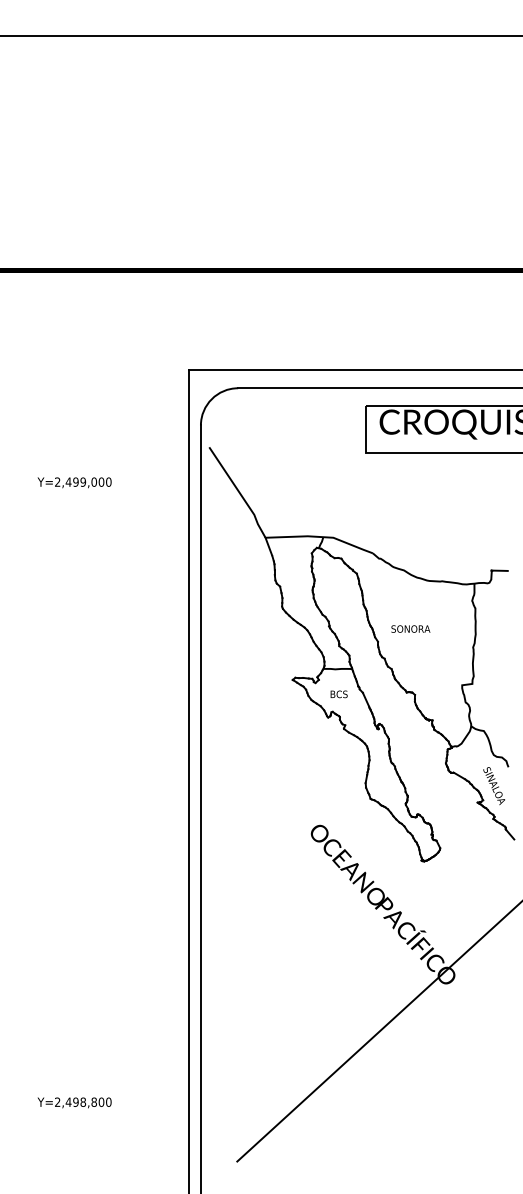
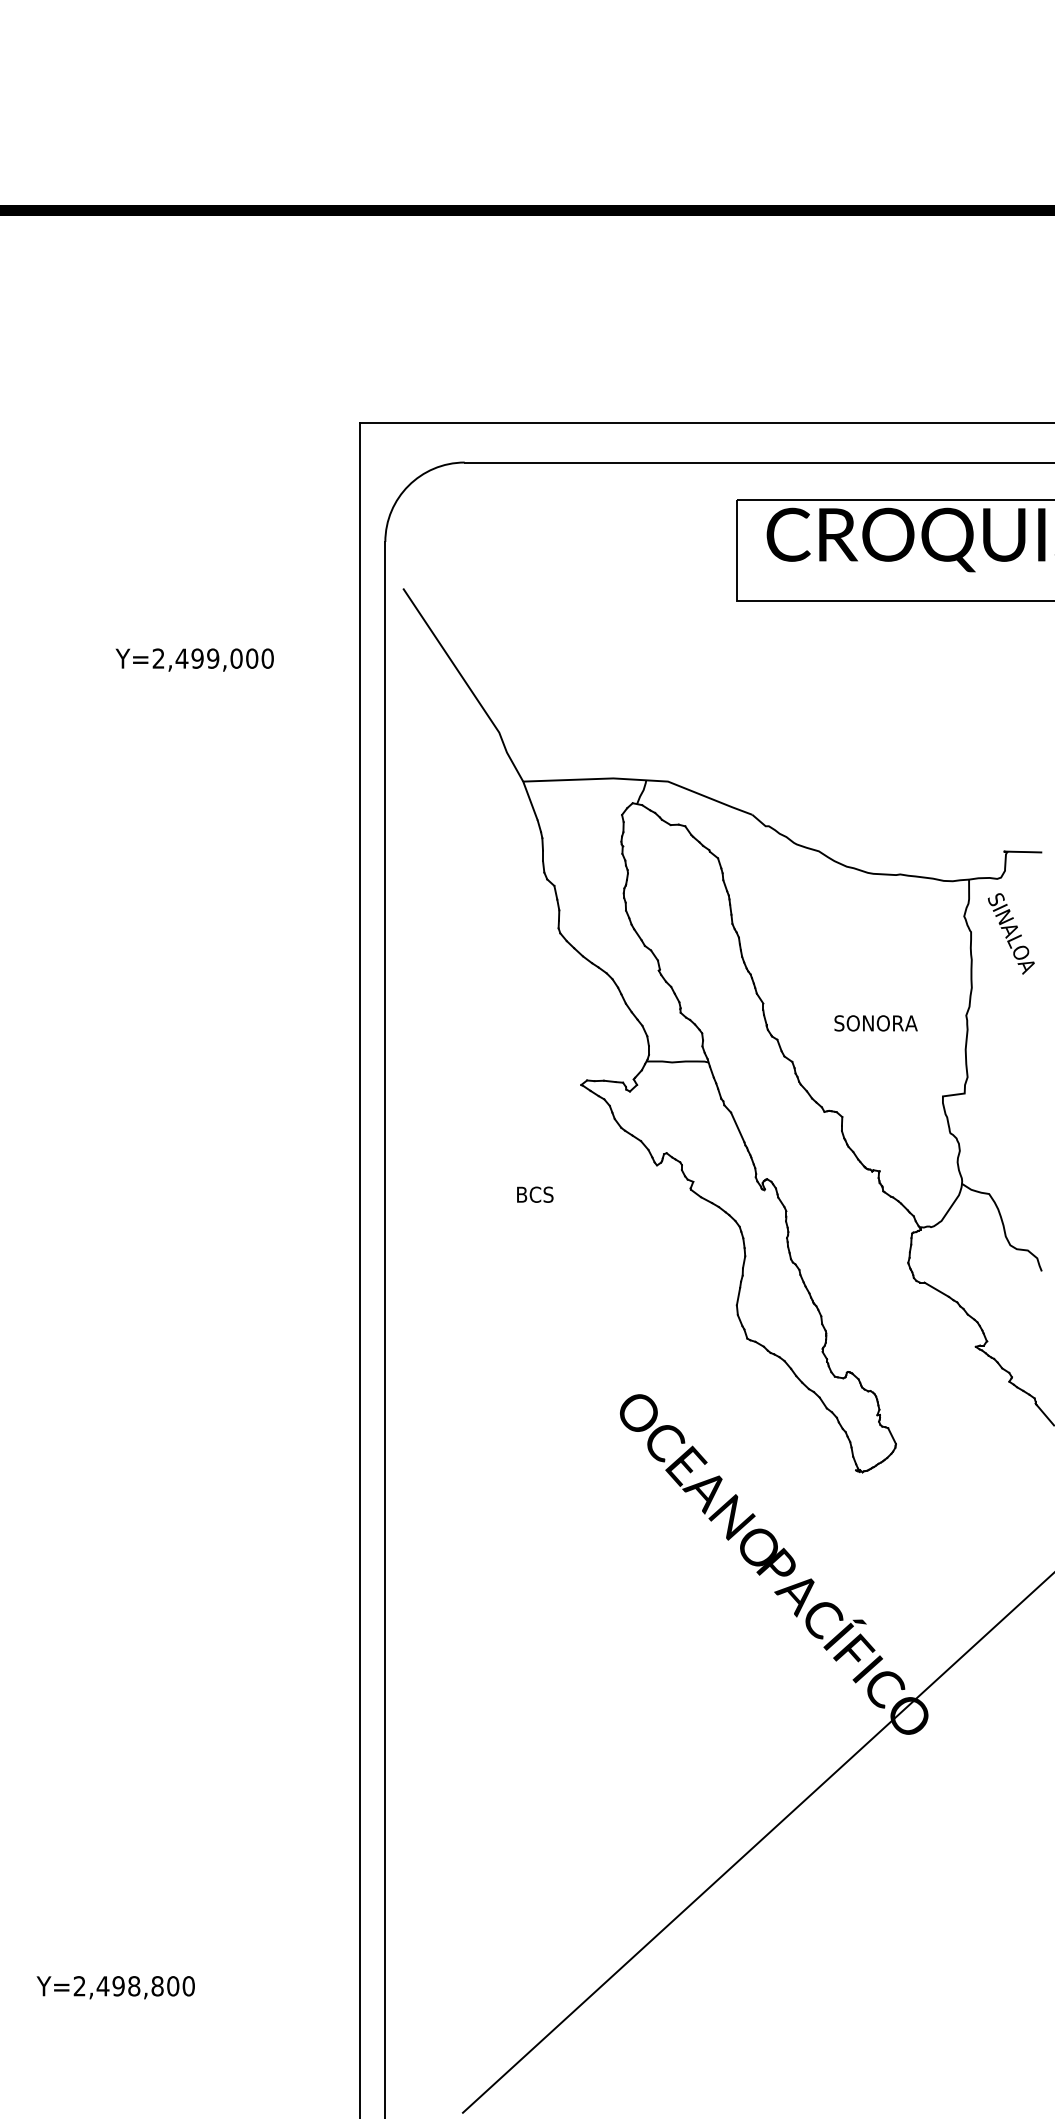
text: (74, 482) -> (194, 659), moved
text: (410, 628) -> (875, 1022), moved
text: (338, 694) -> (533, 1195), moved
text: (494, 786) -> (1011, 934), moved

